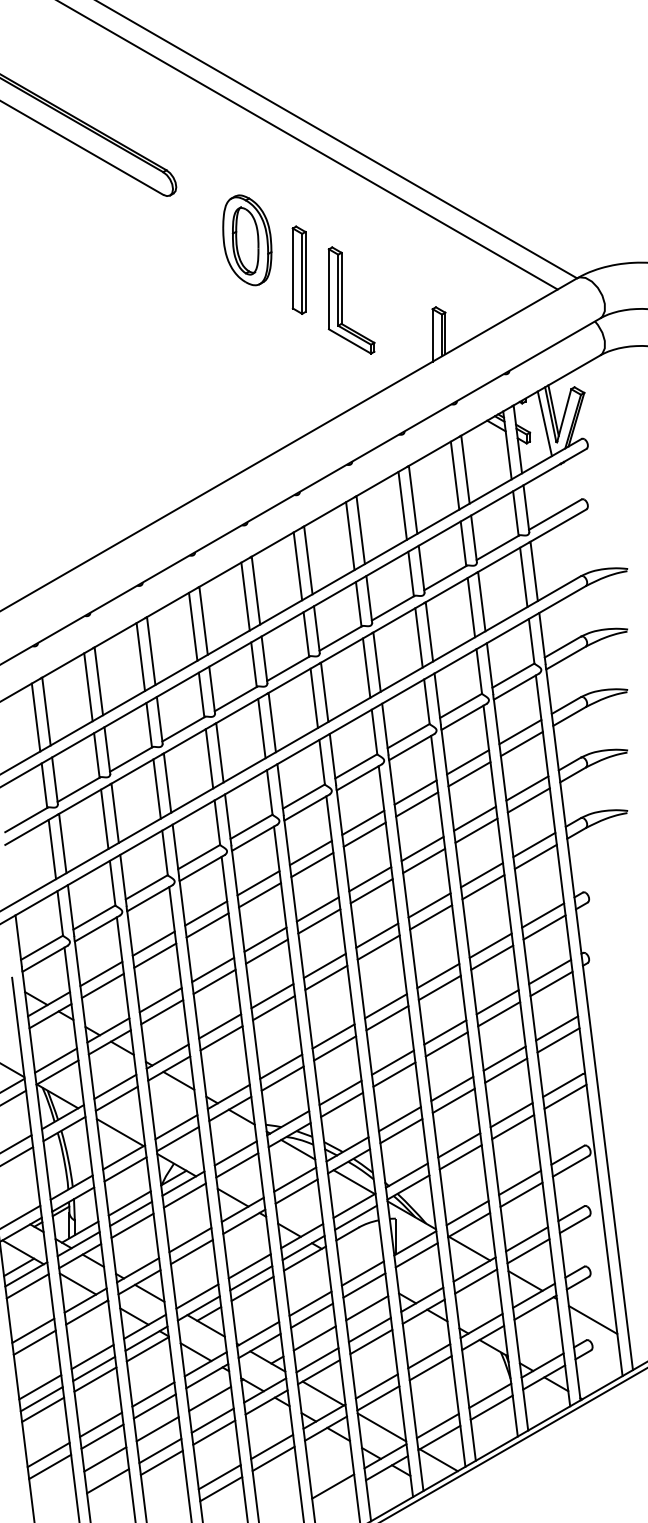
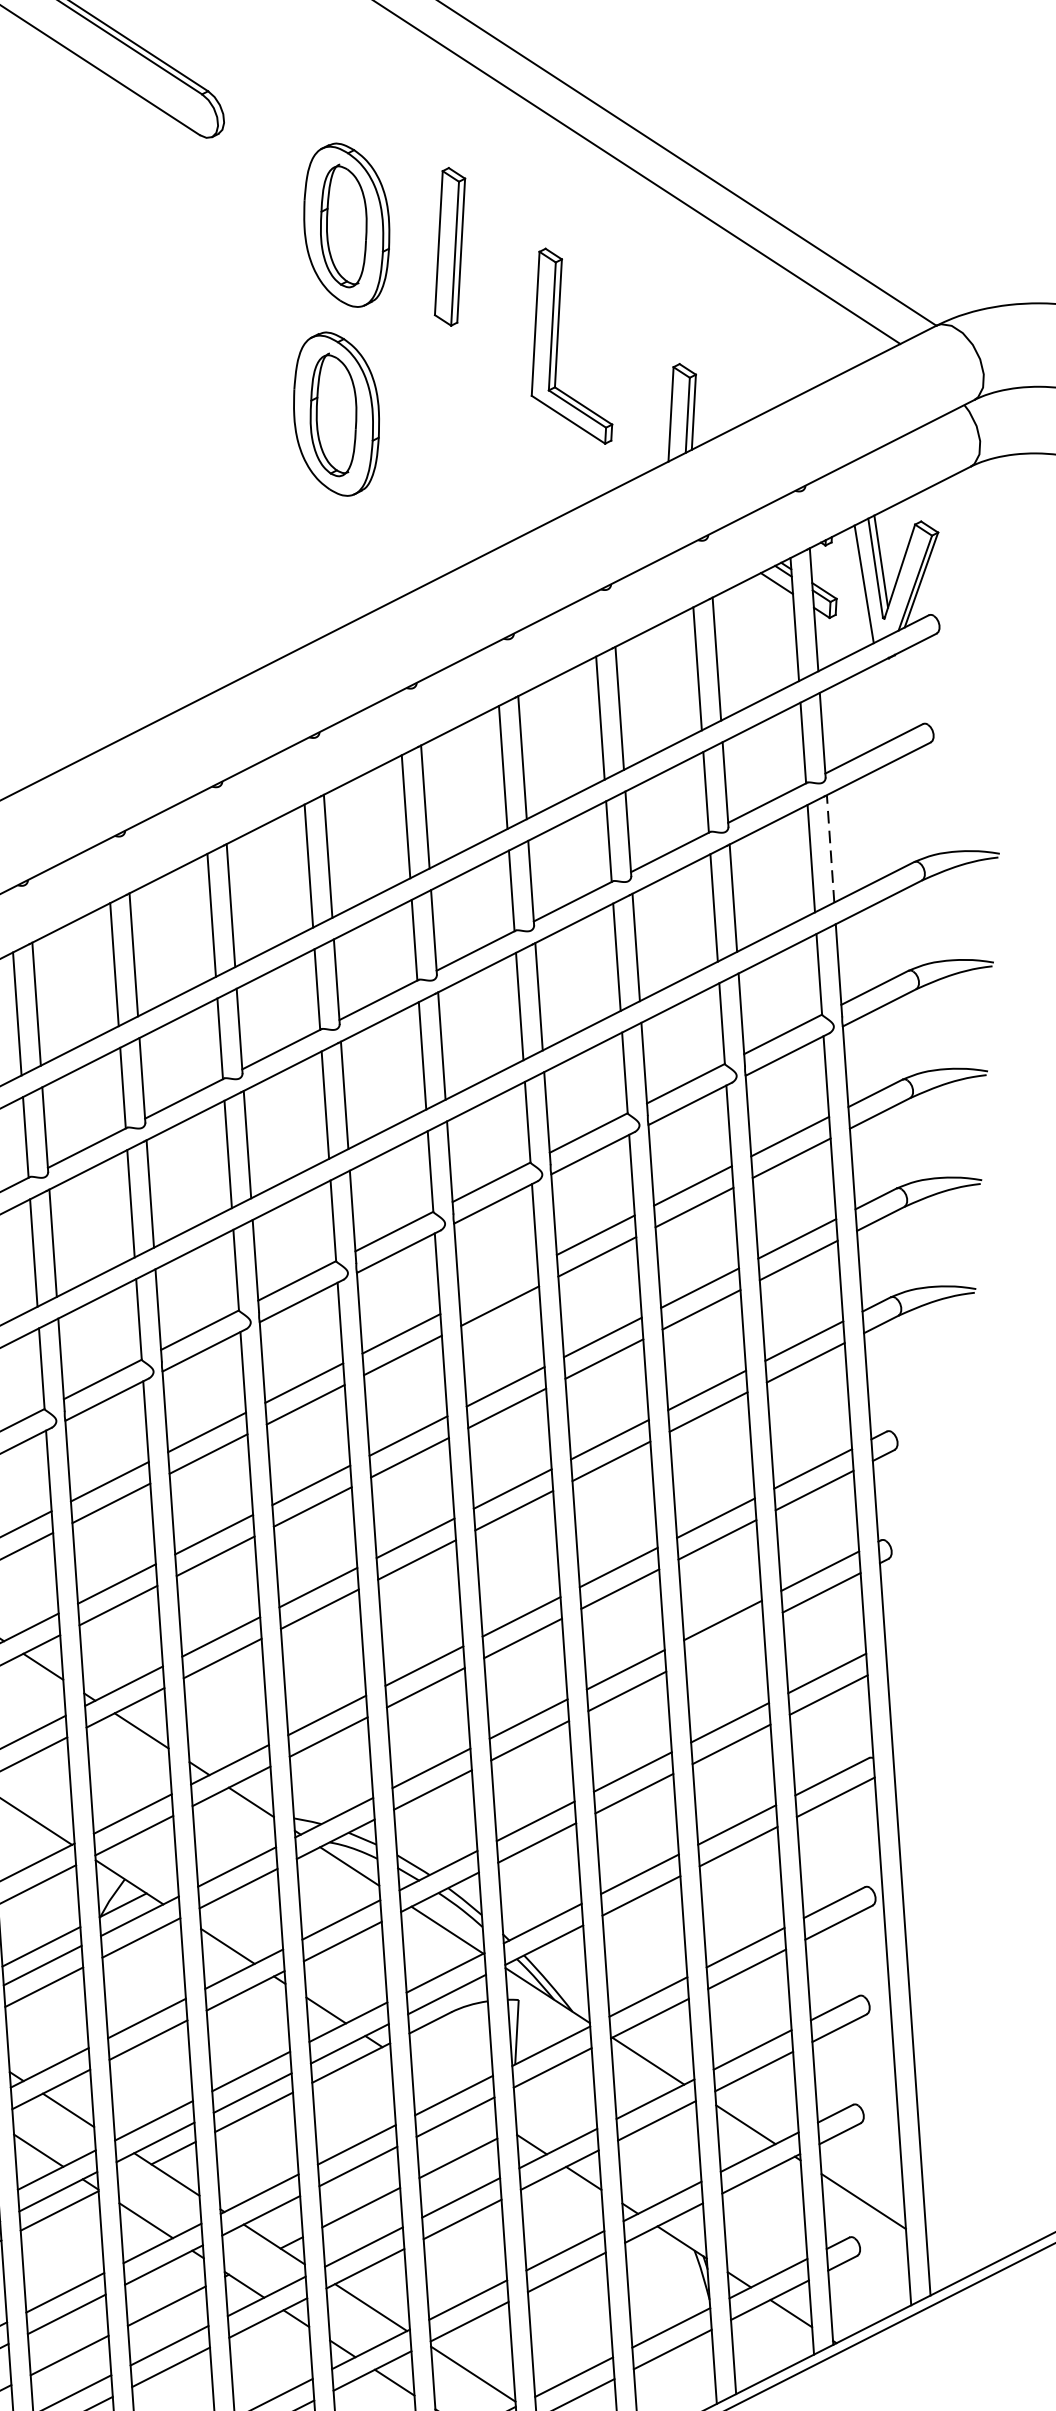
part: (298, 269) -> (448, 245), moved
part: (342, 300) -> (558, 345), moved
part: (247, 345) -> (336, 414), added
line: (534, 571) -> (831, 849), solid -> dashed
line: (363, 822) -> (499, 1284), removed
line: (499, 1014) -> (725, 1642), removed

